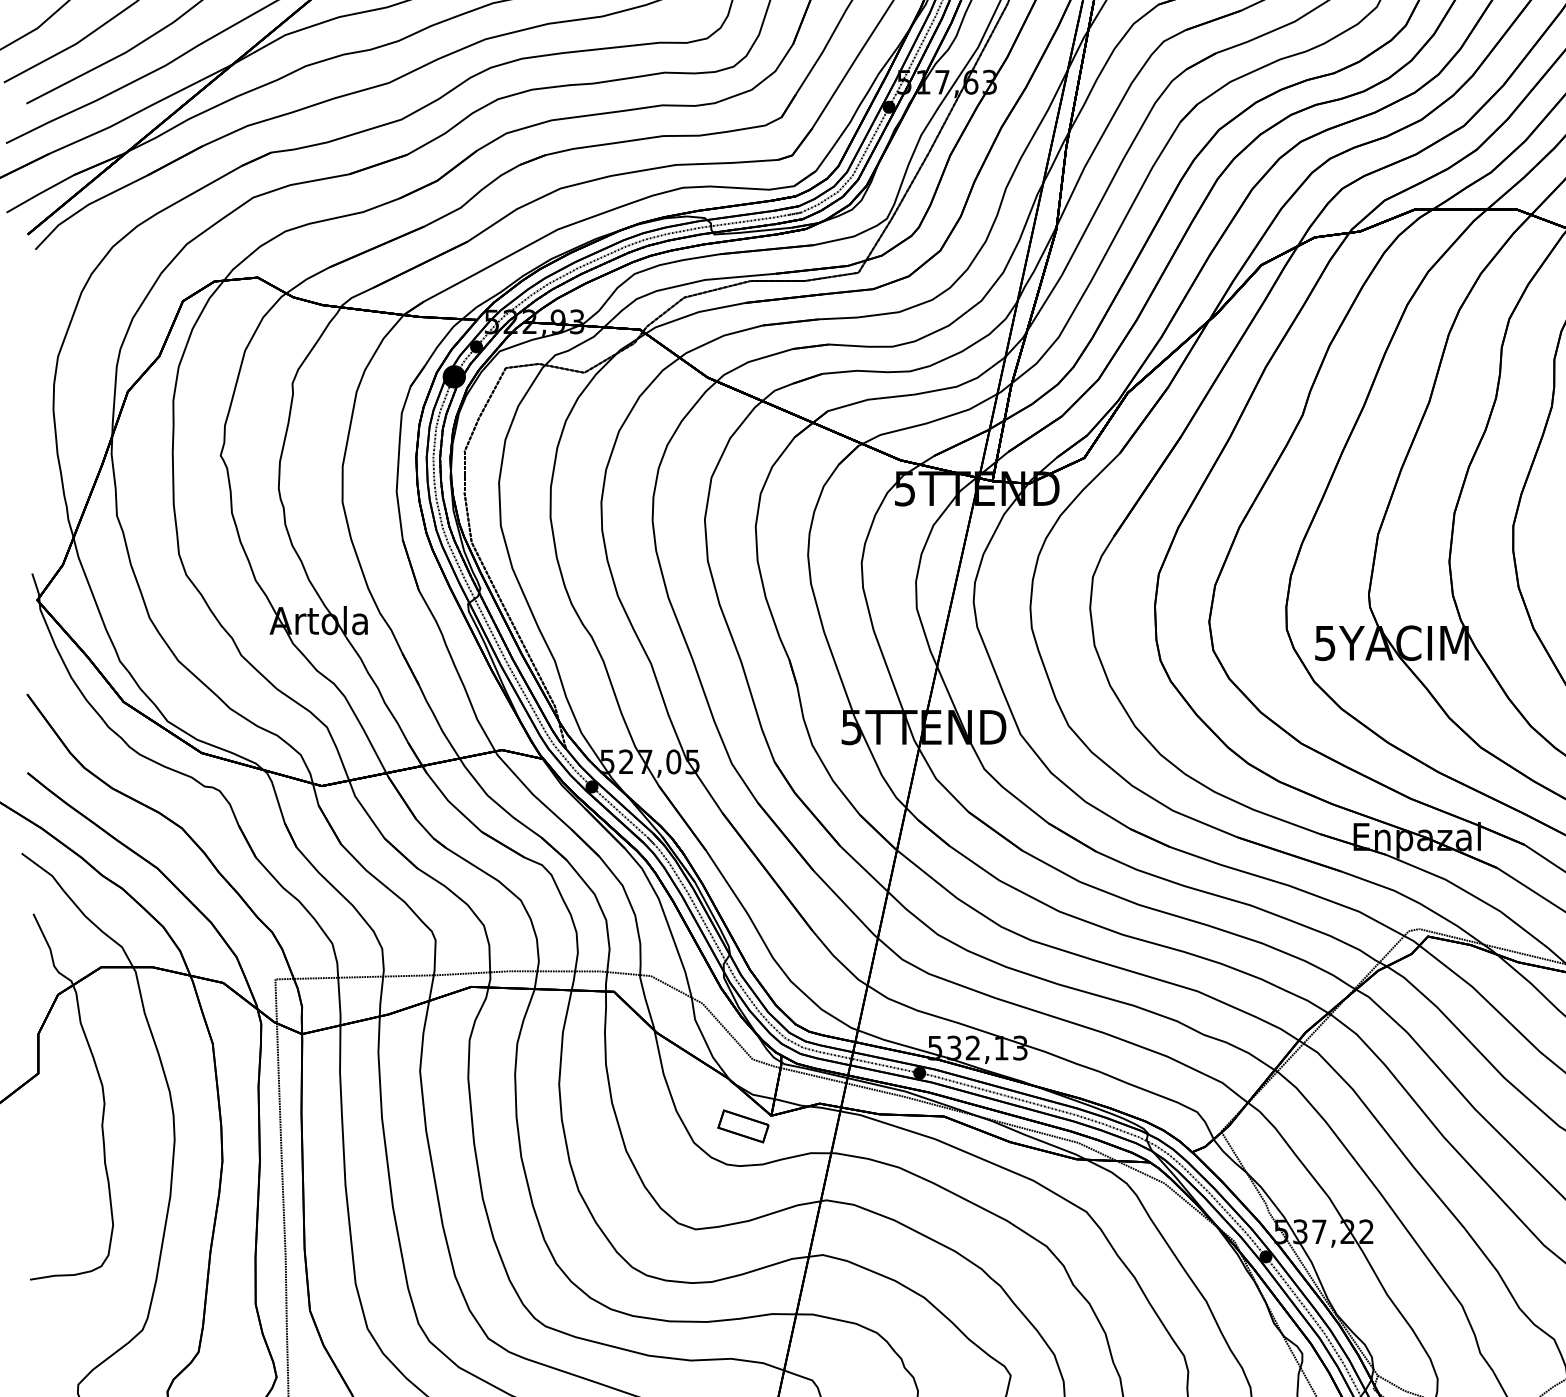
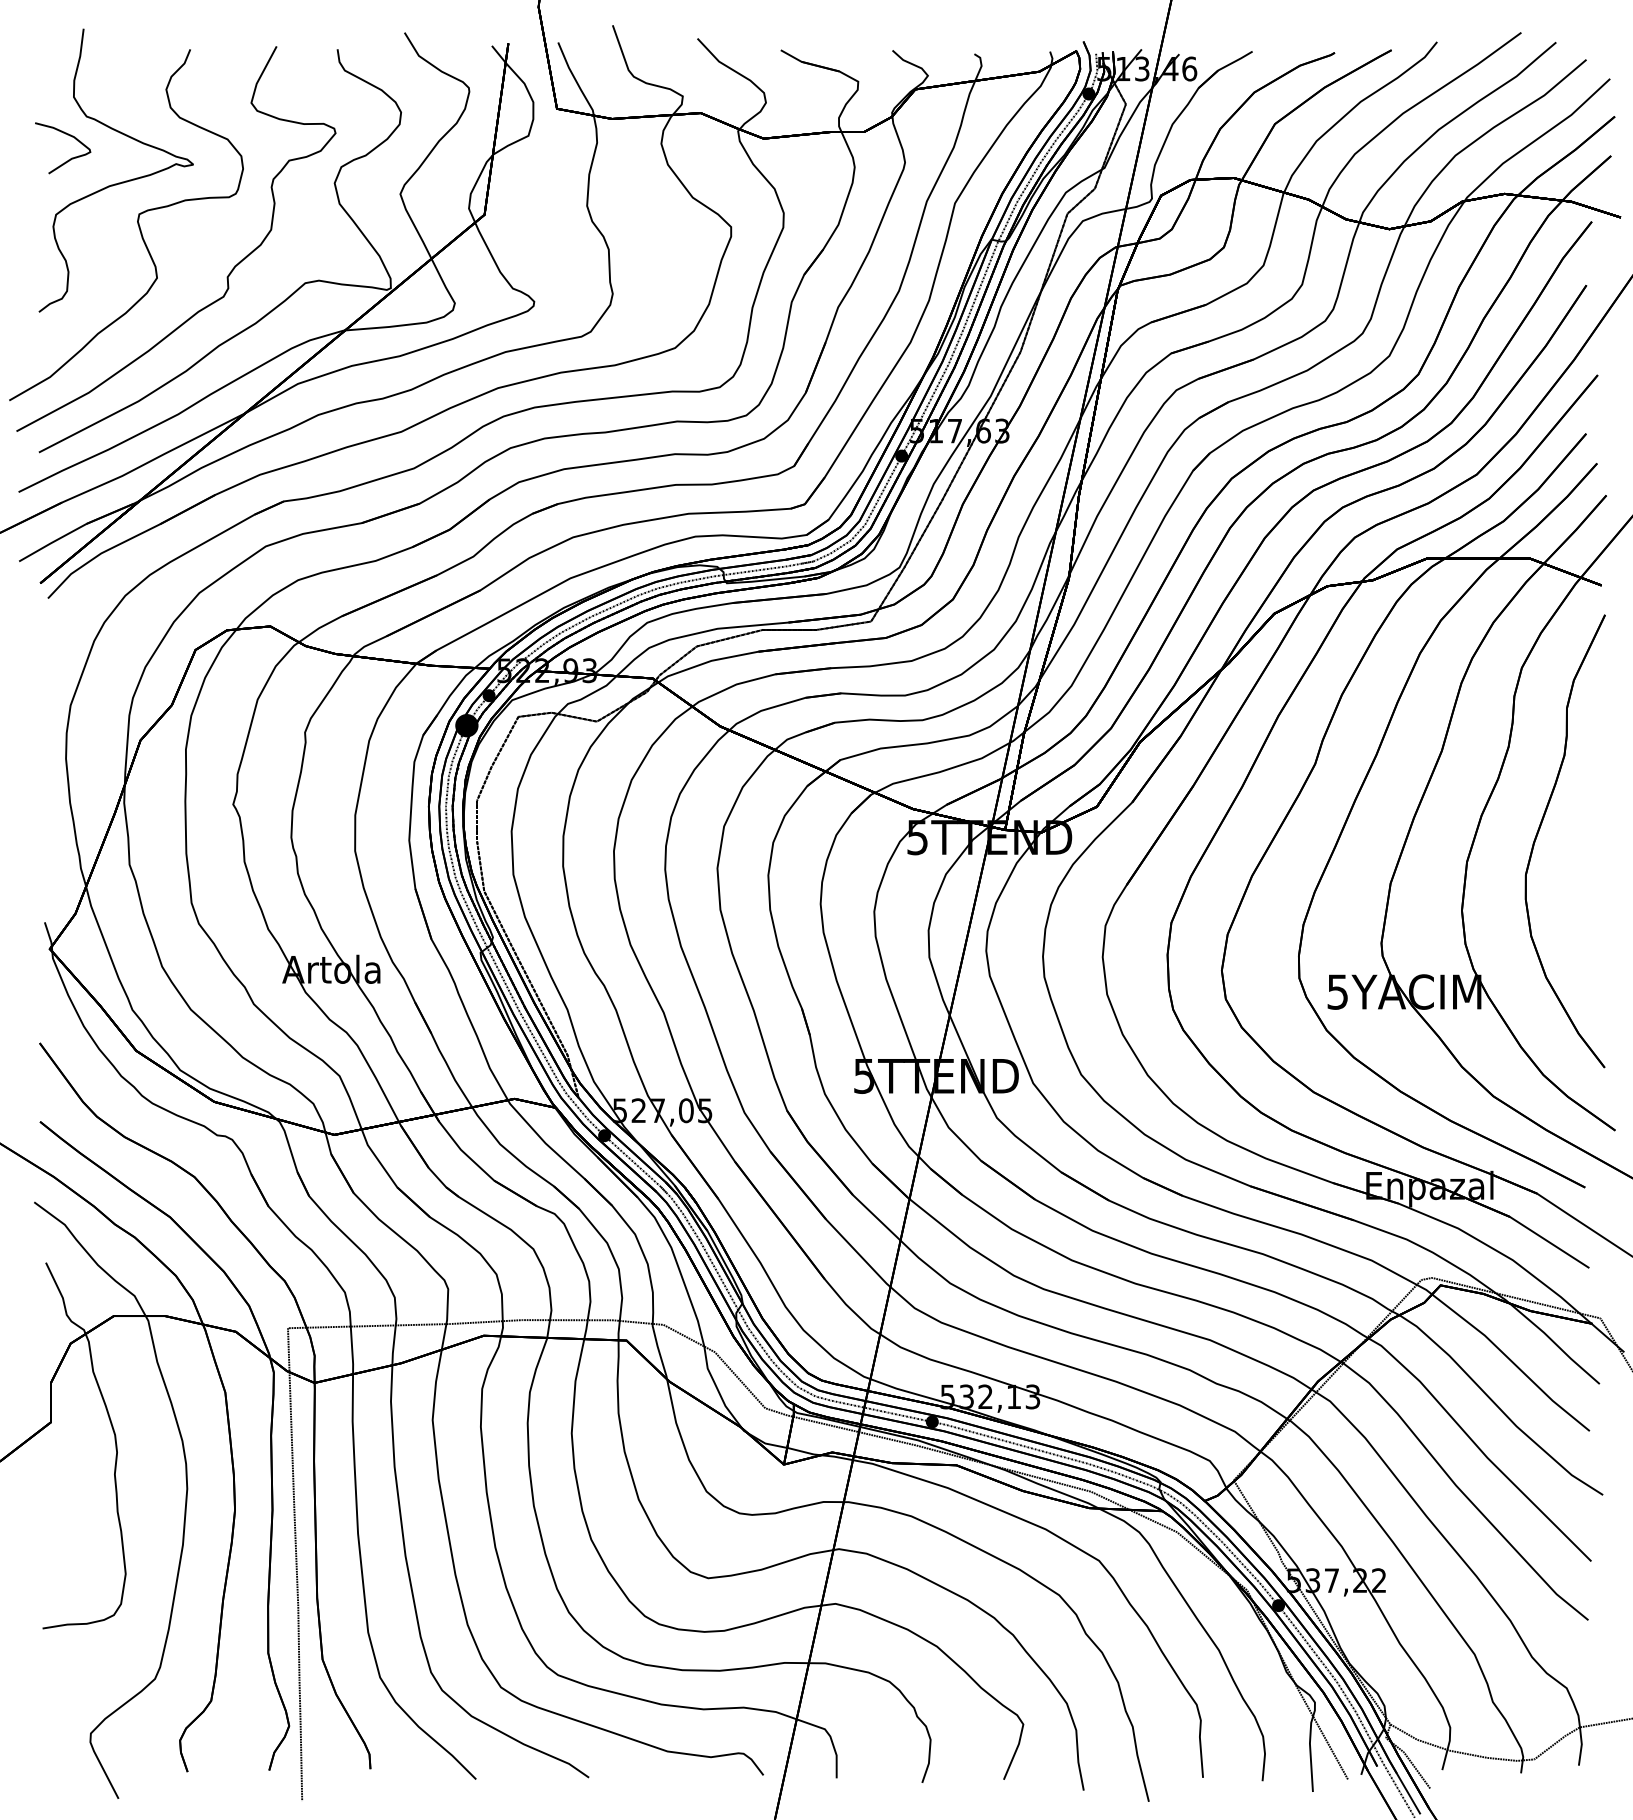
part: (743, 1126) -> (756, 1475), removed

